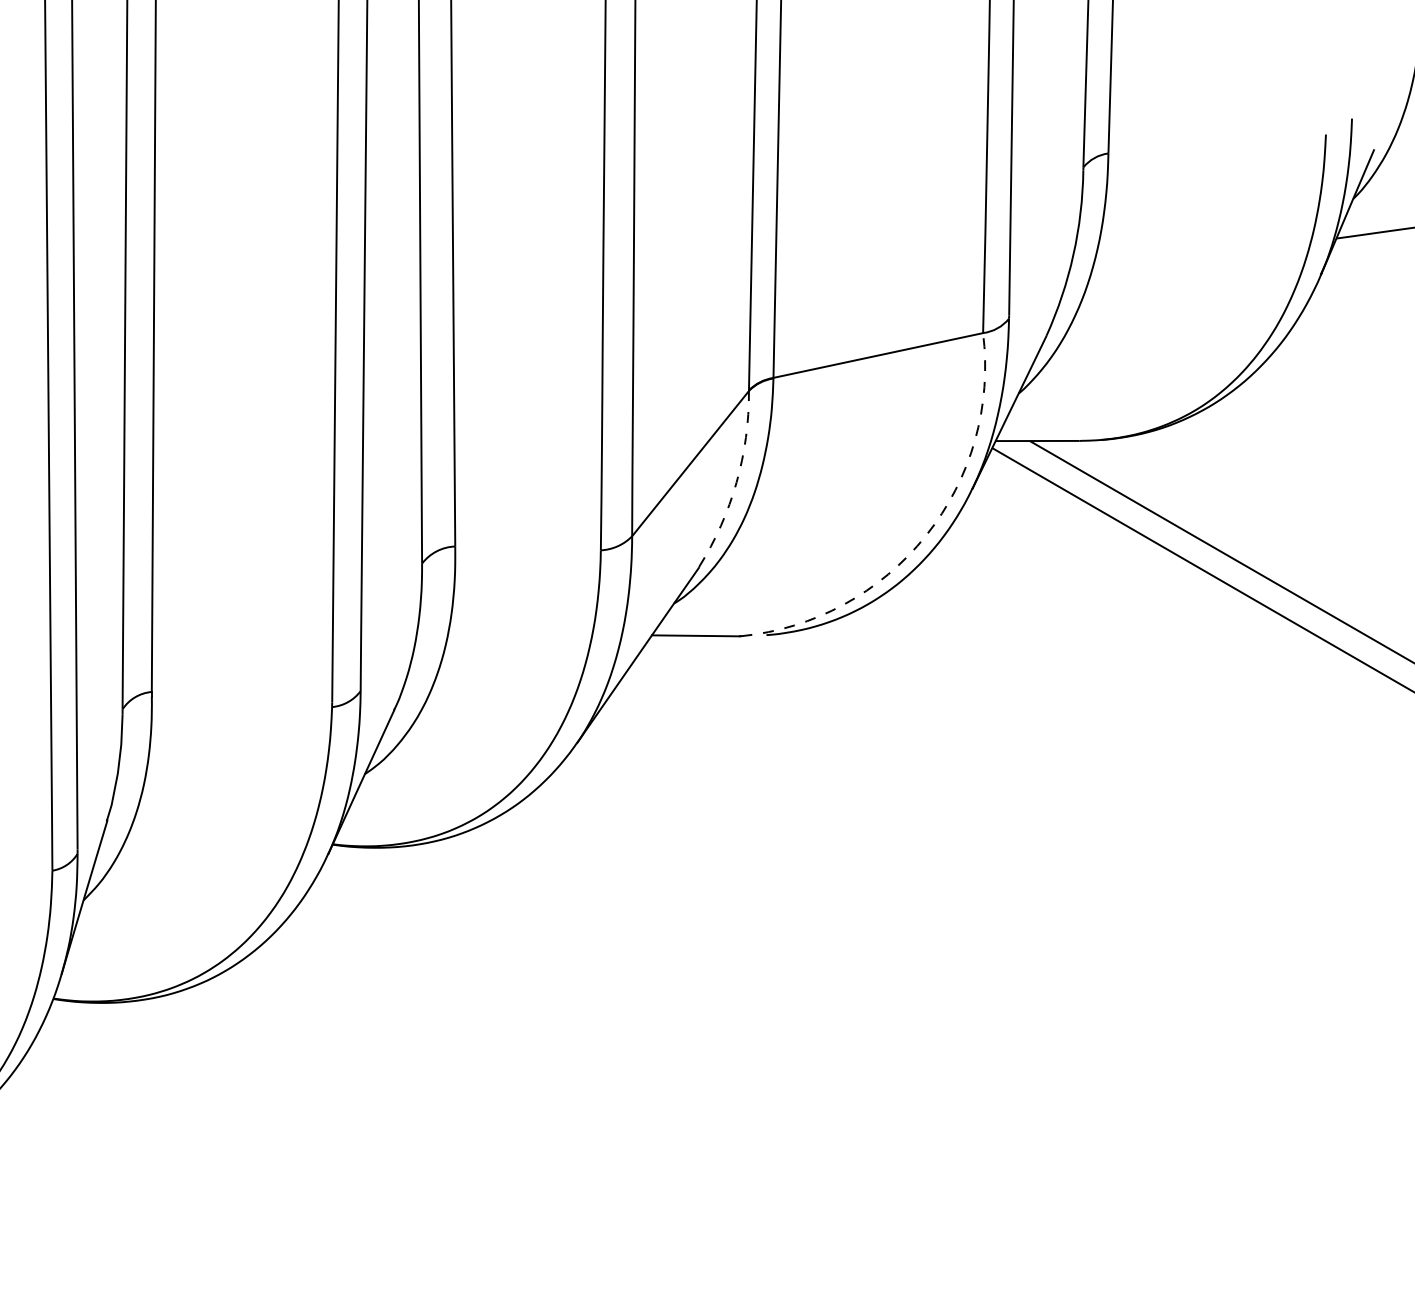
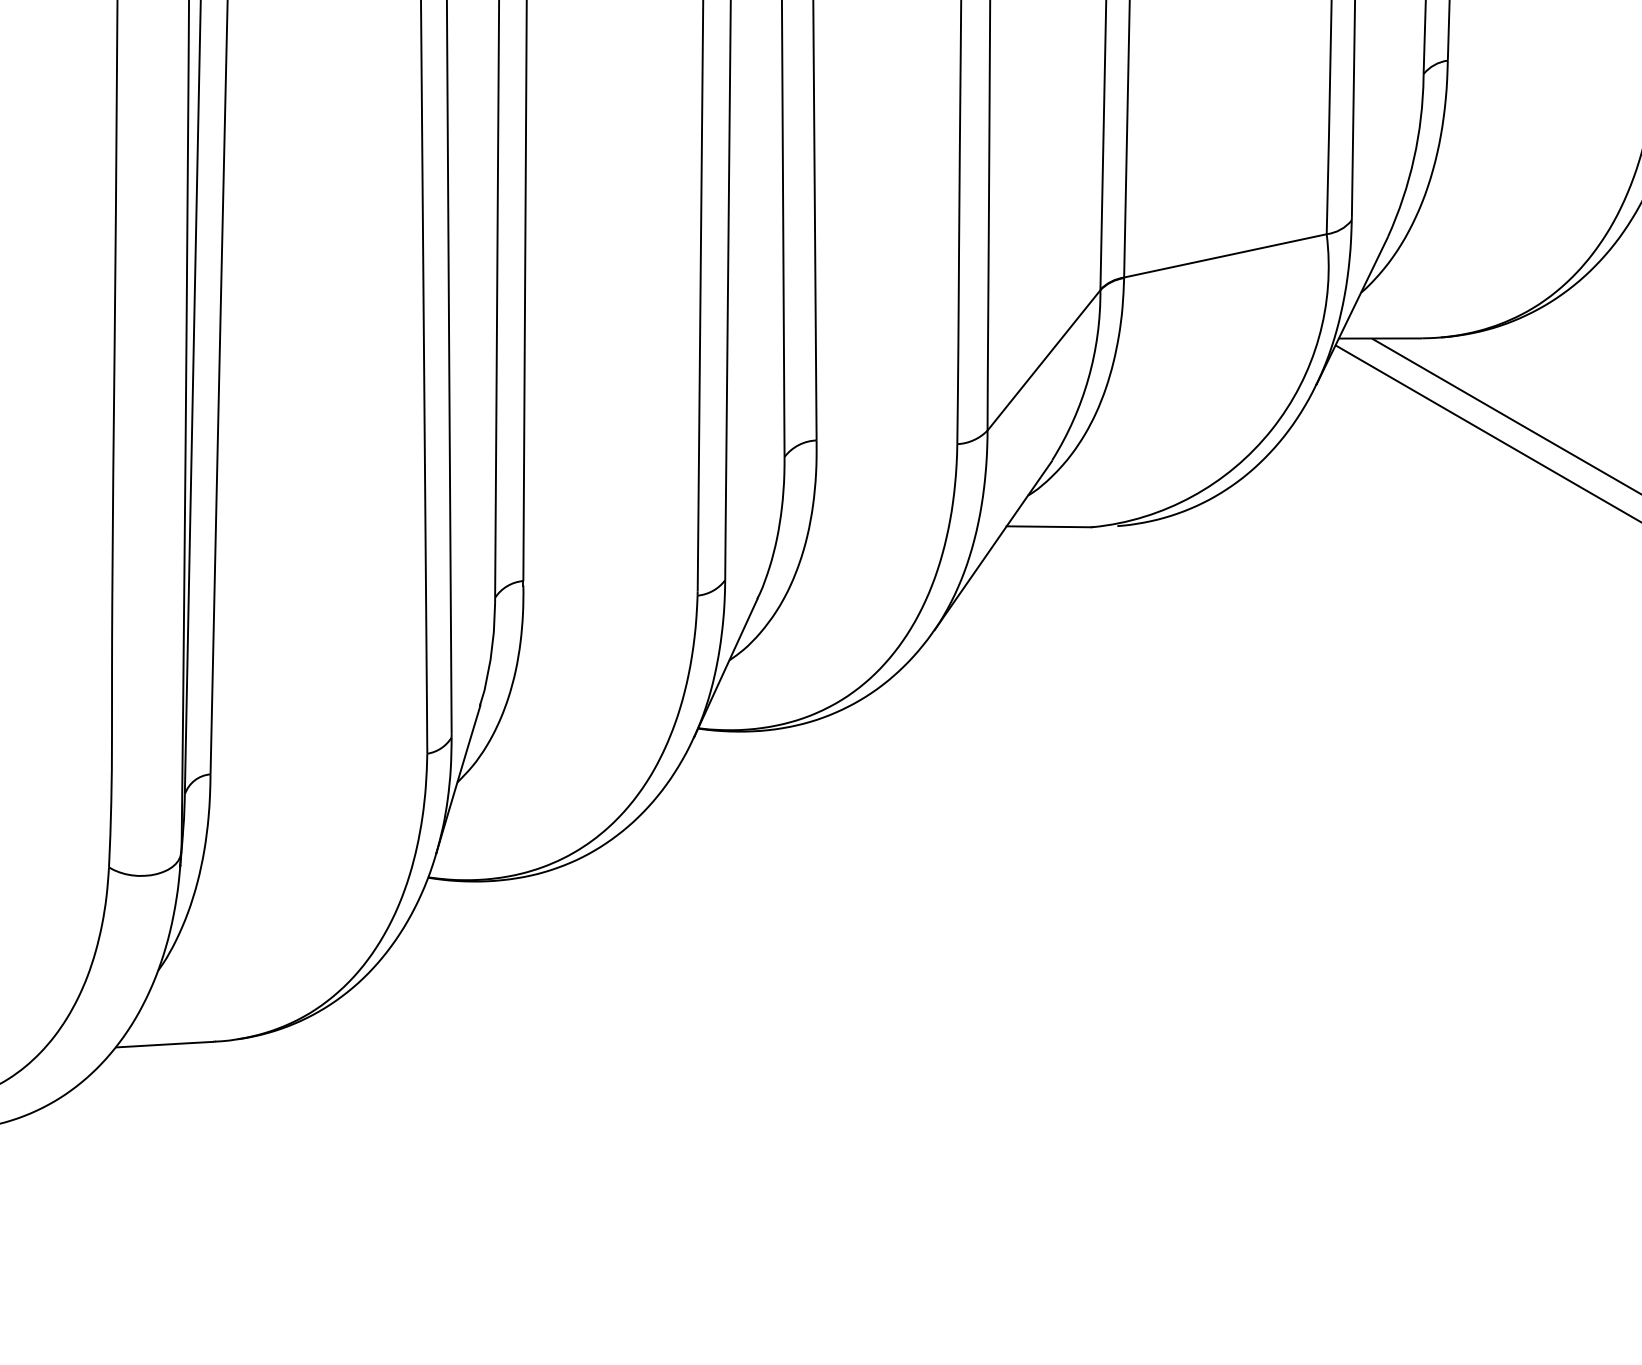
arc: (736, 482) -> (1088, 378), dashed -> solid
arc: (925, 535) -> (1271, 429), dashed -> solid

